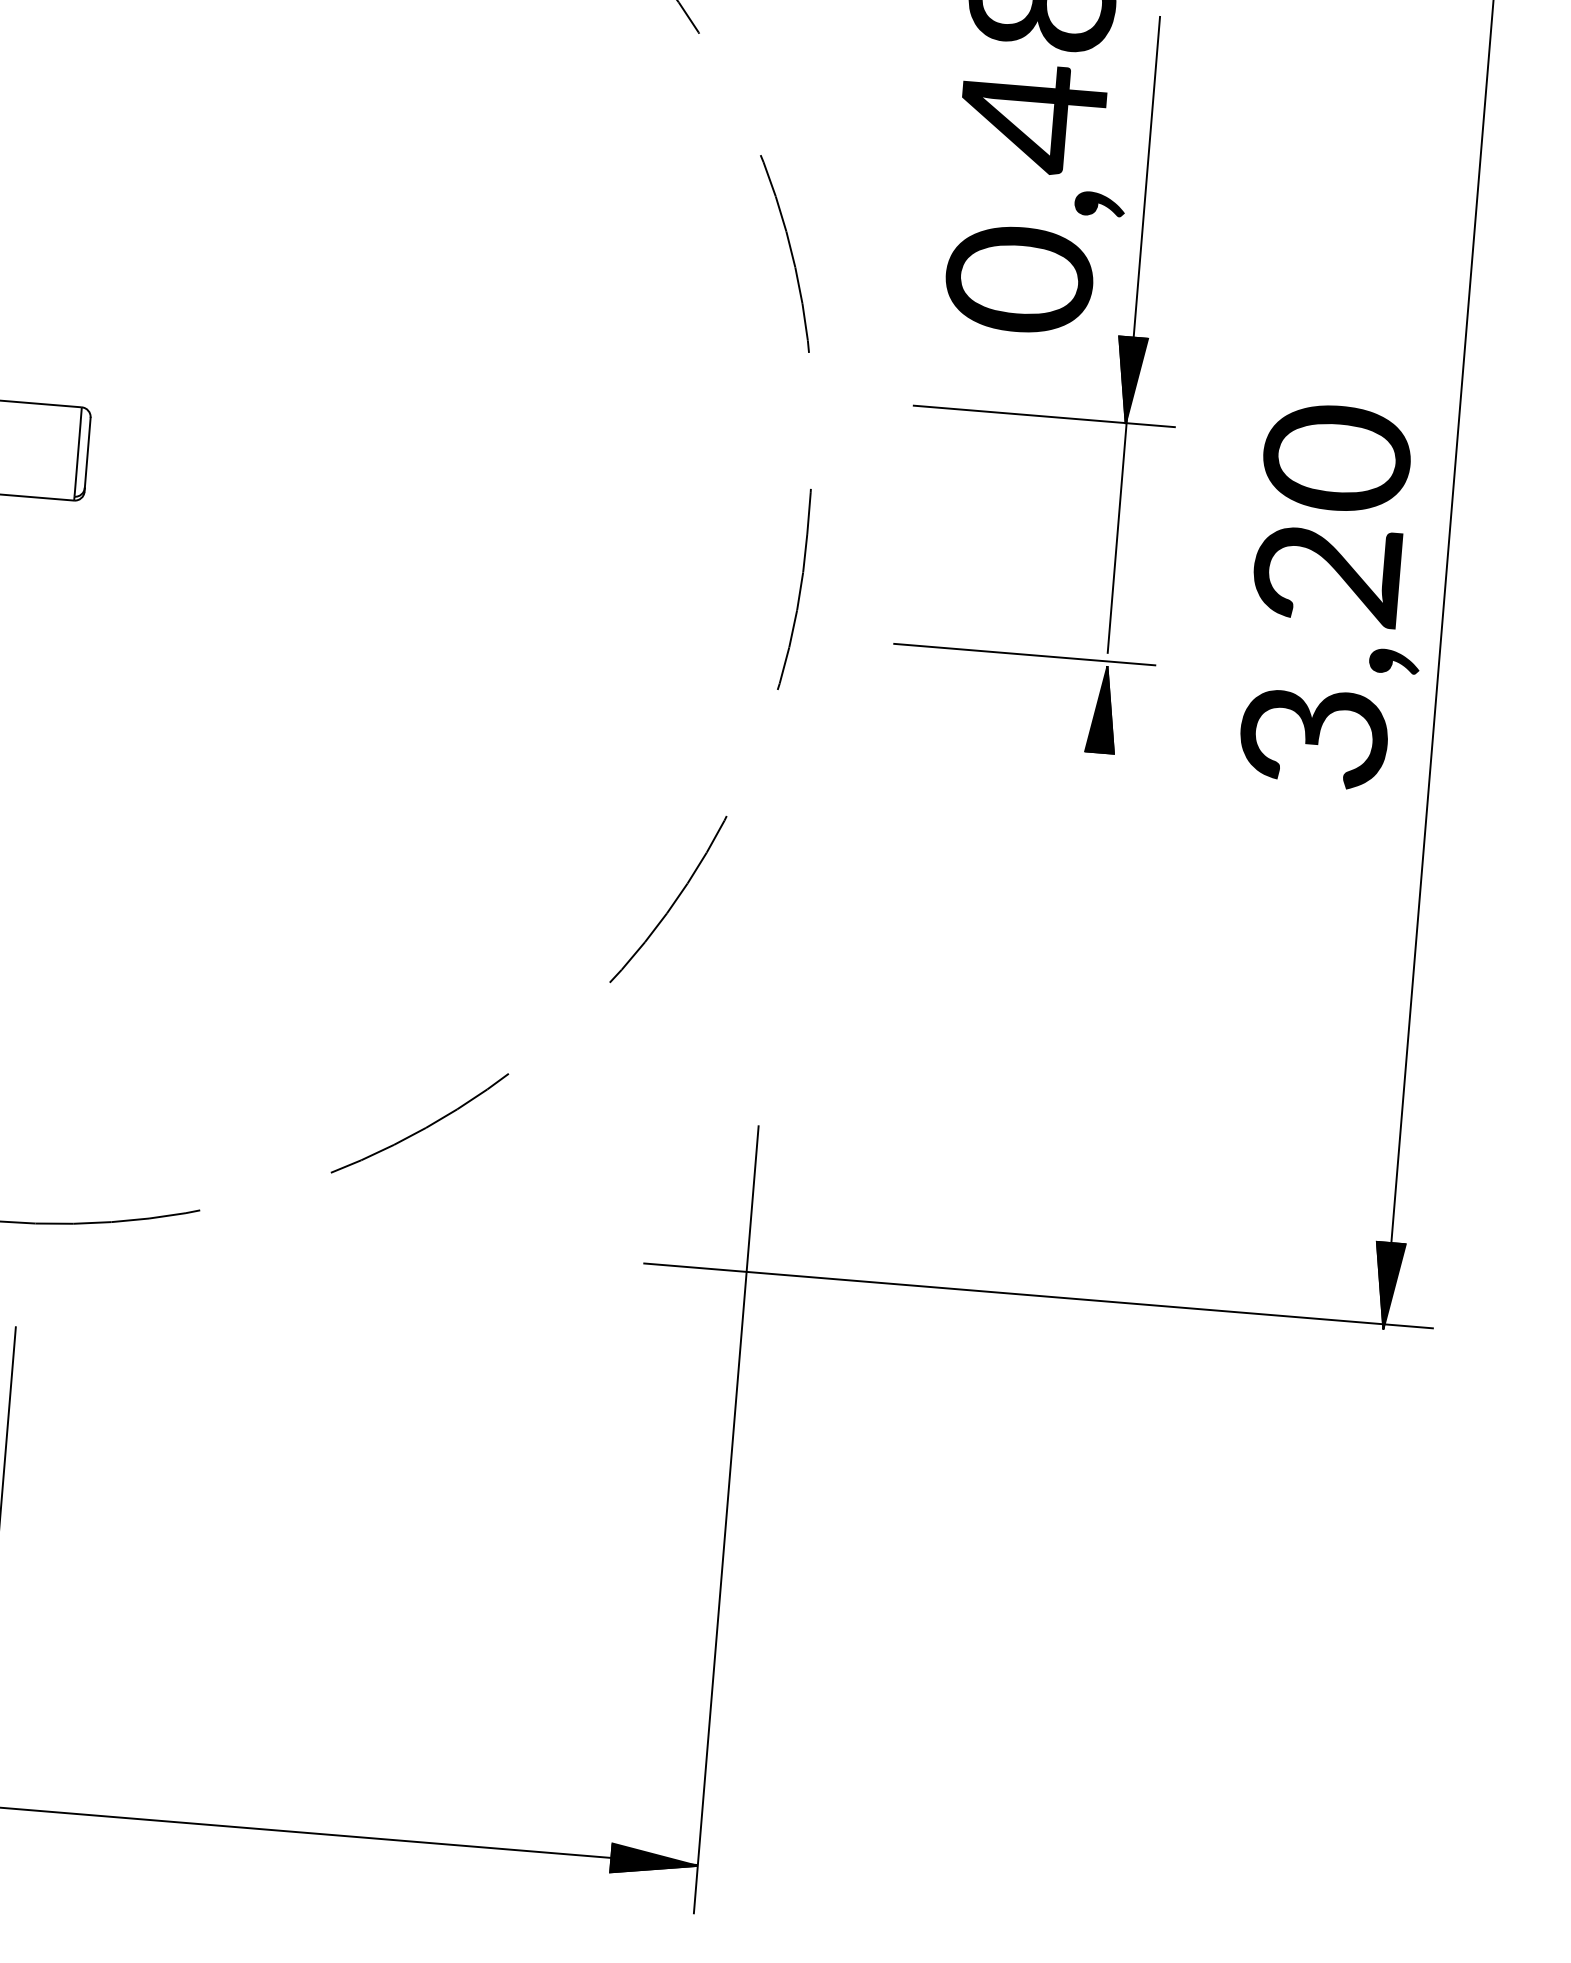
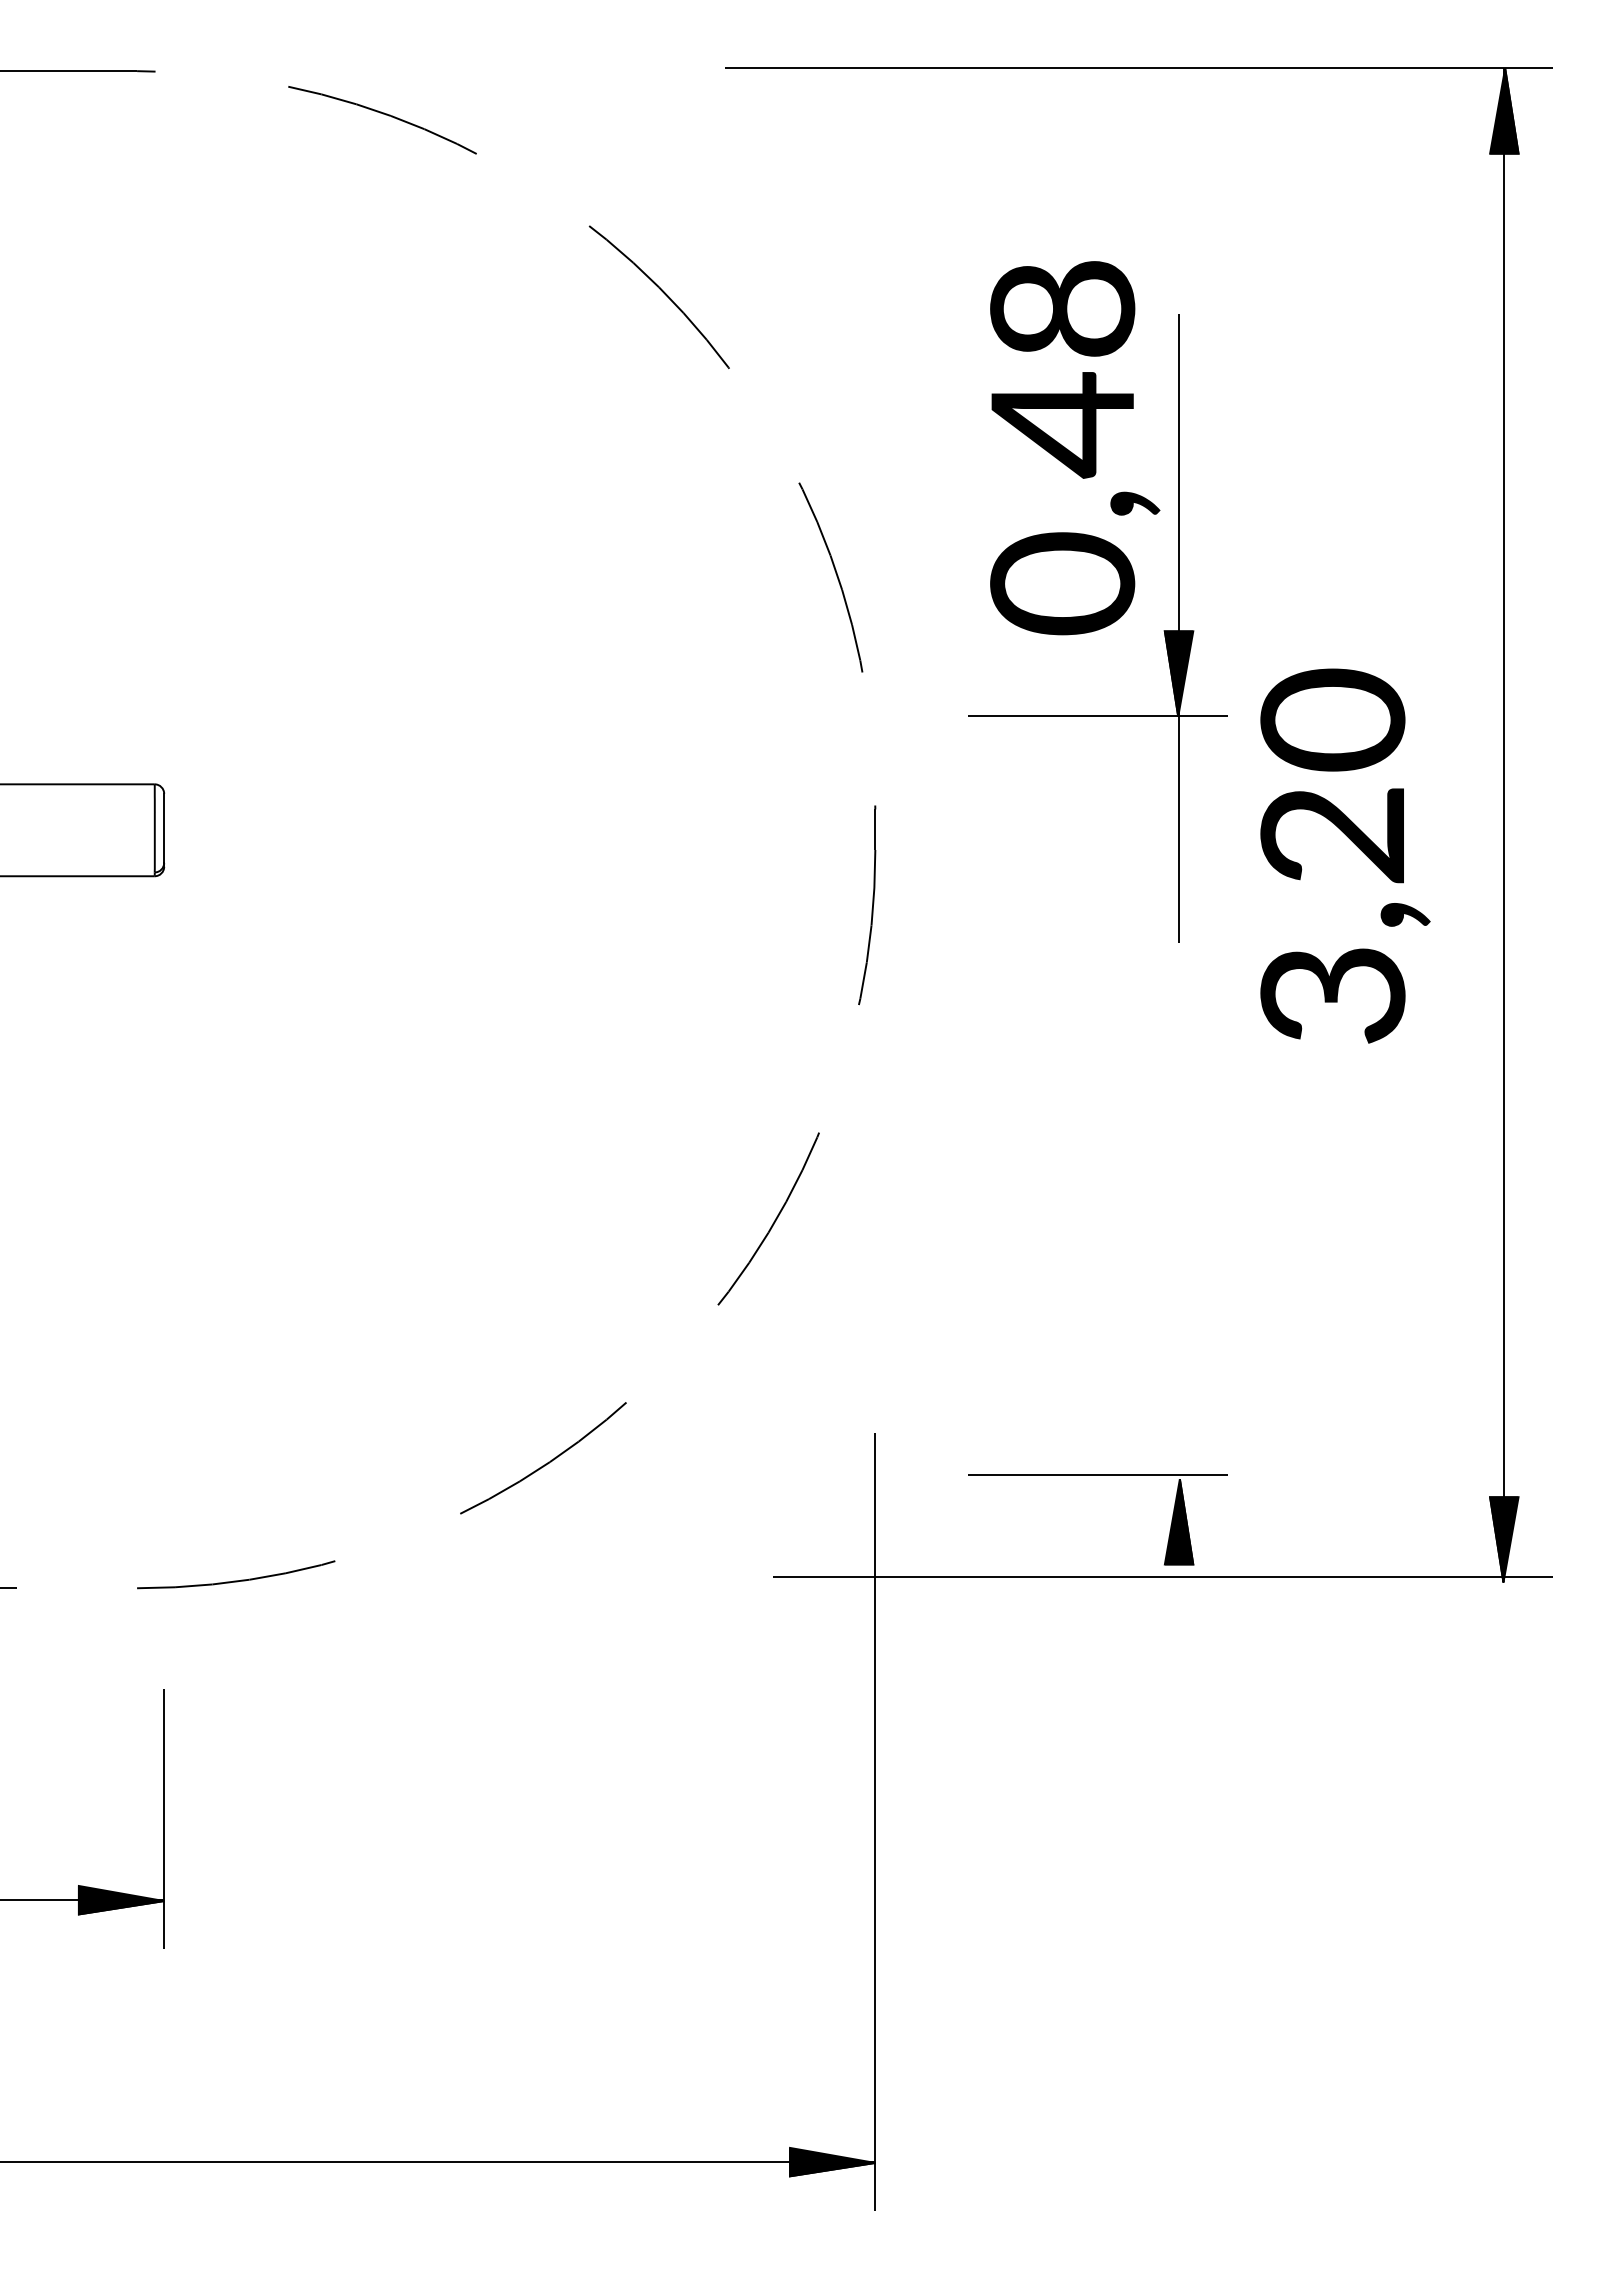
text: (1338, 596) -> (1345, 855), moved
part: (1024, 655) -> (1097, 1475), moved

